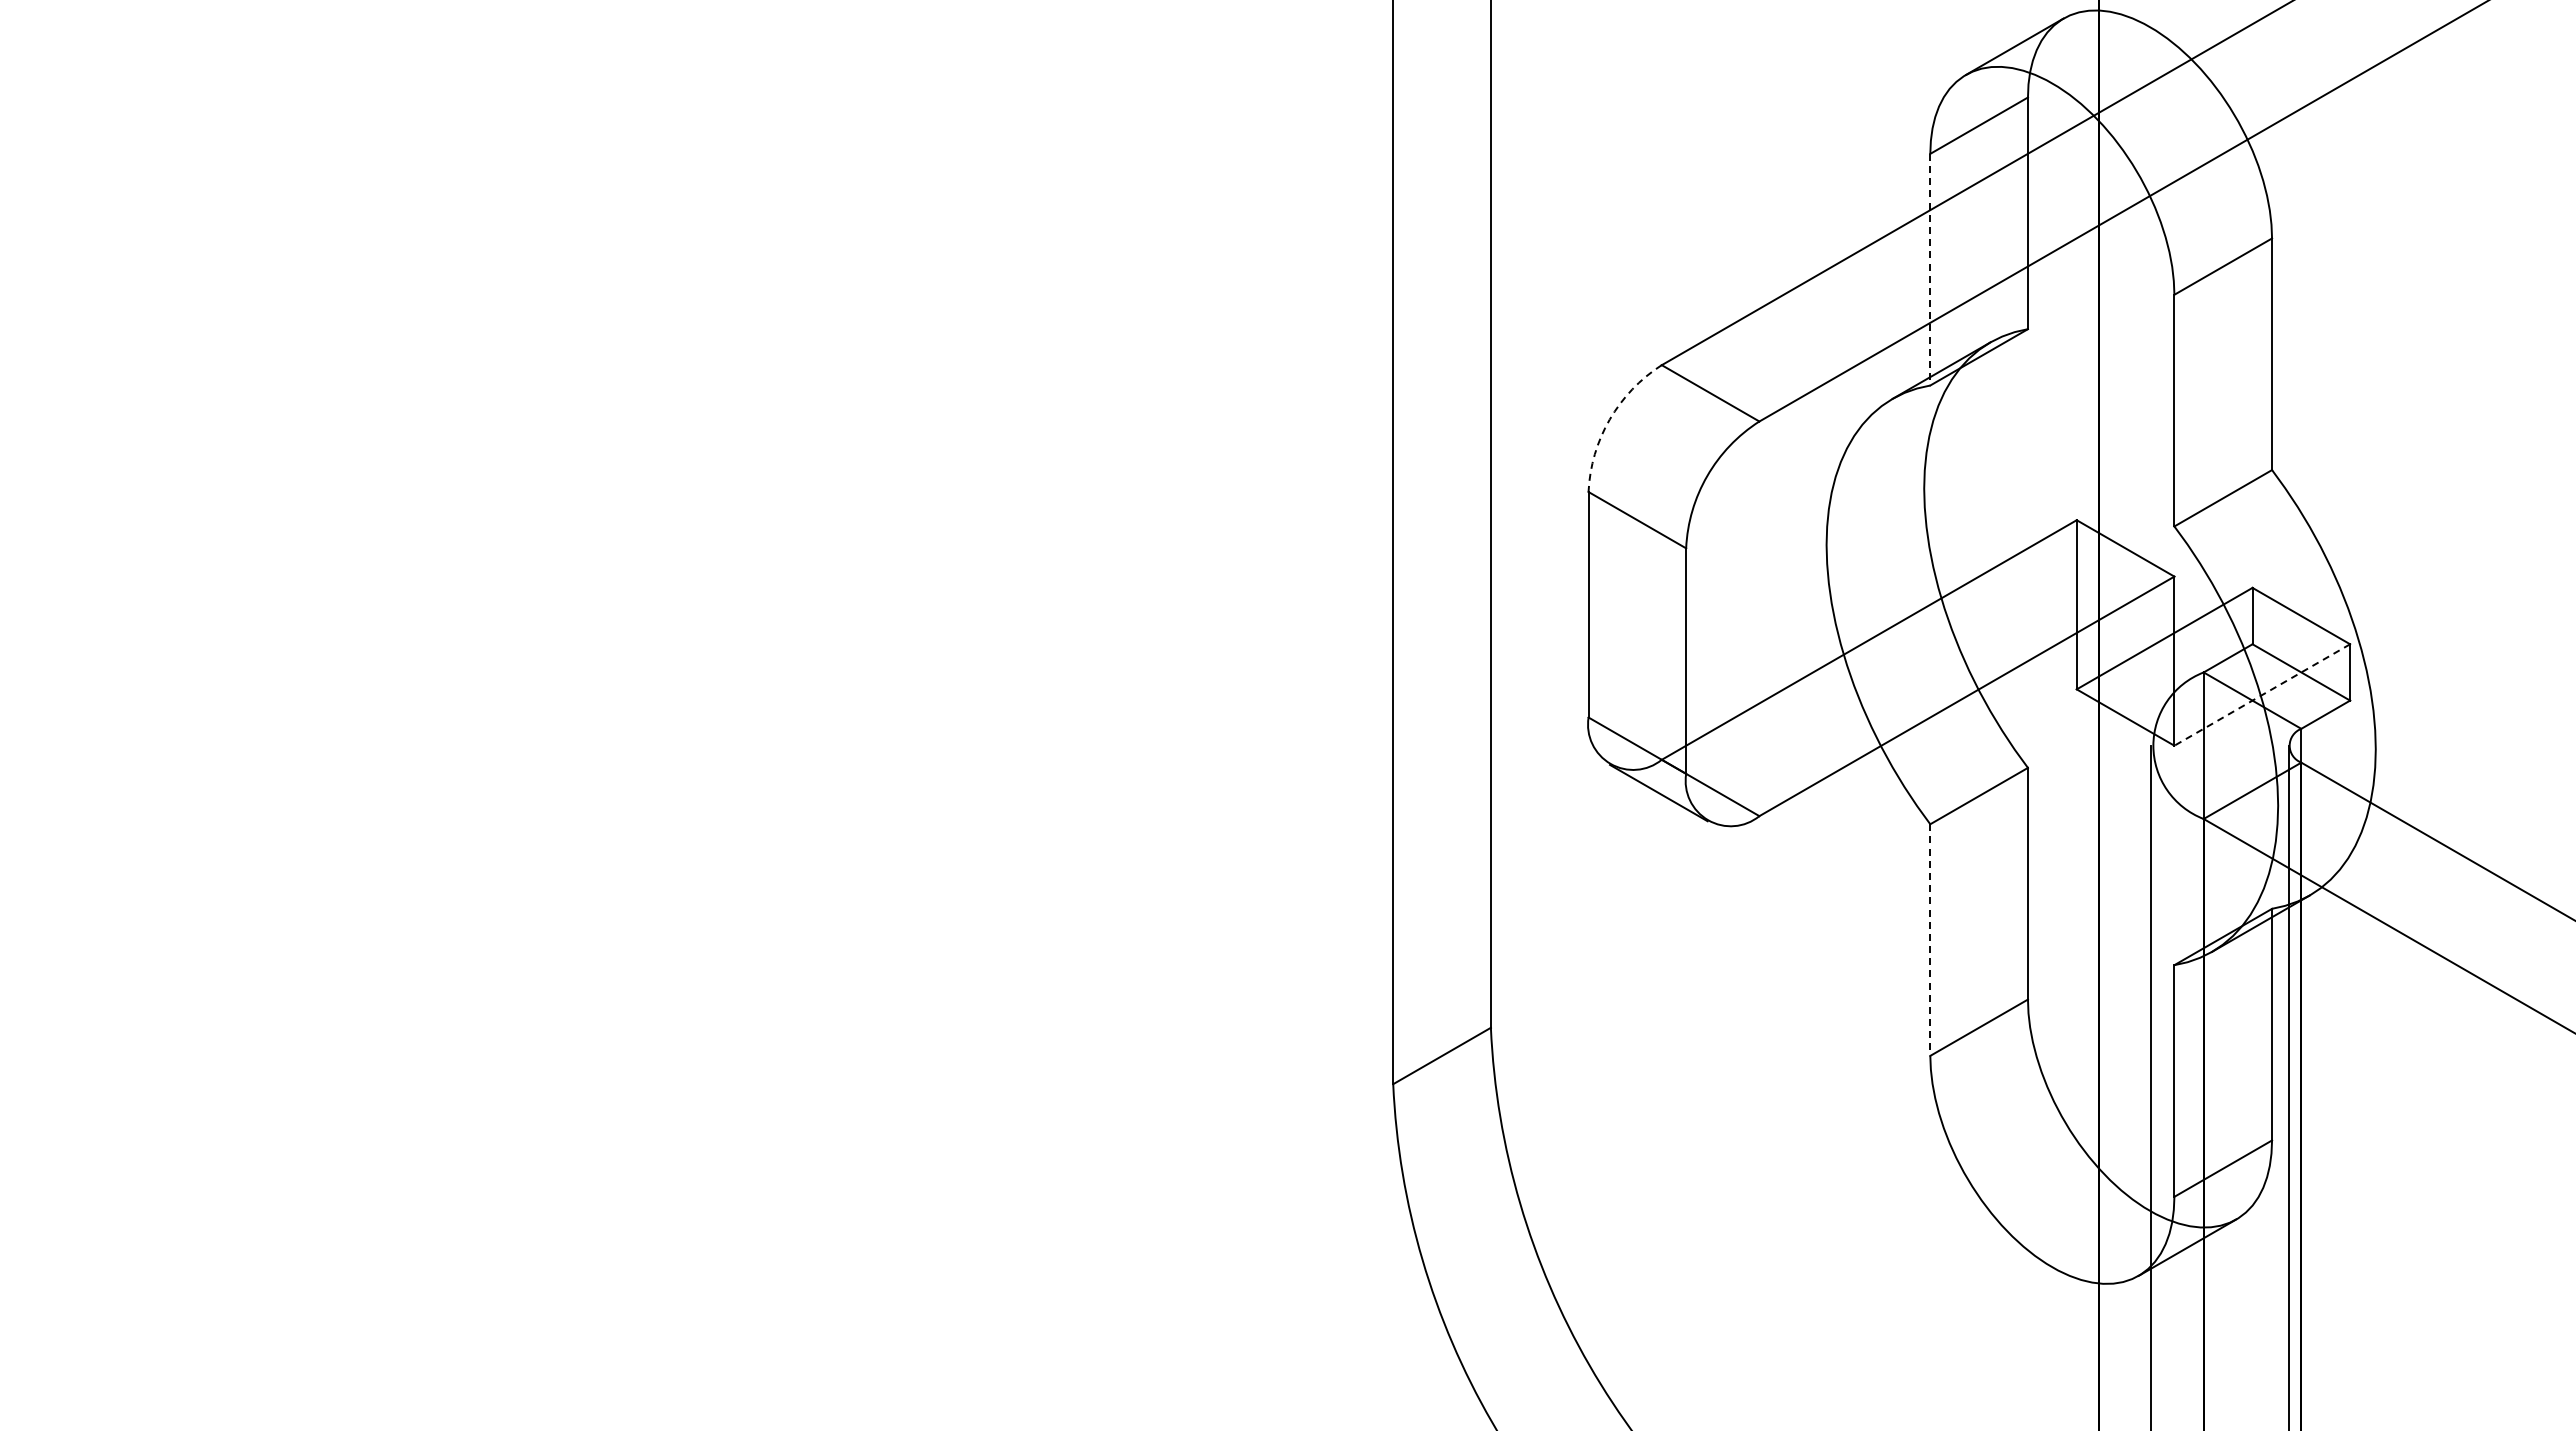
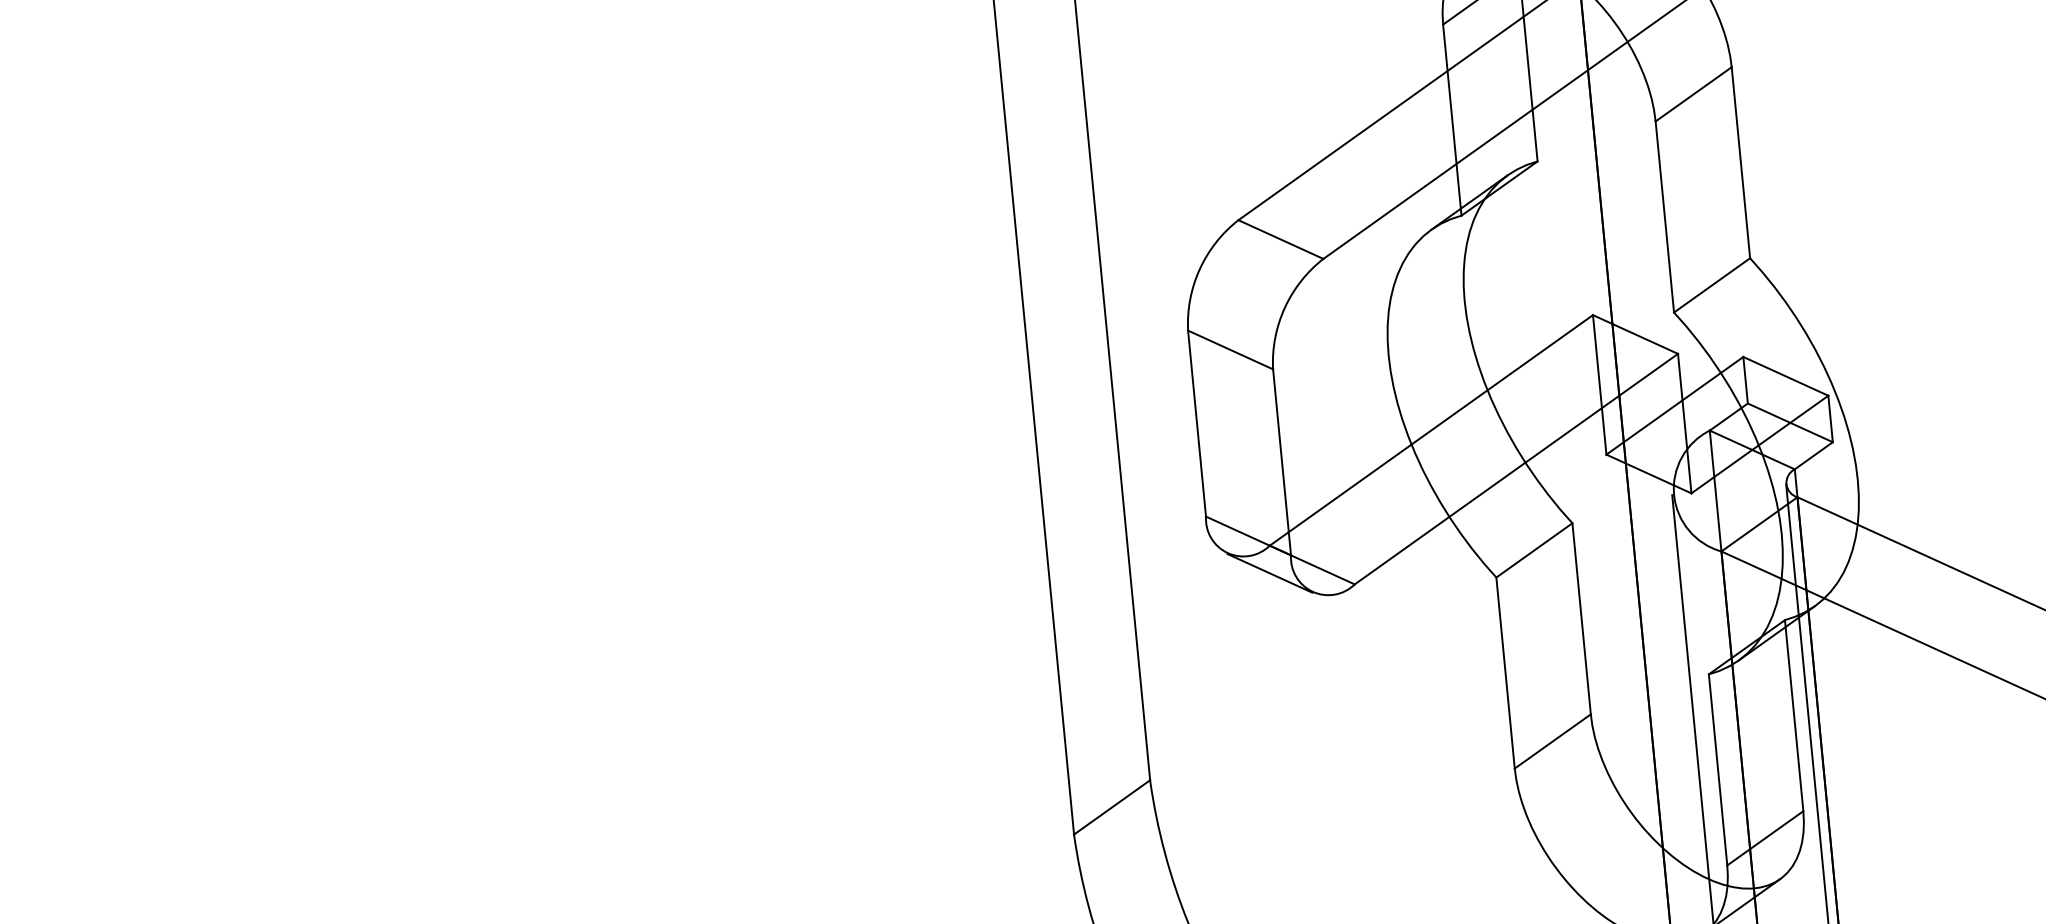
line: (1930, 269) -> (1452, 119), dashed -> solid
arc: (1609, 419) -> (1199, 269), dashed -> solid
line: (2261, 695) -> (1759, 445), dashed -> solid
line: (1930, 940) -> (1505, 673), dashed -> solid

